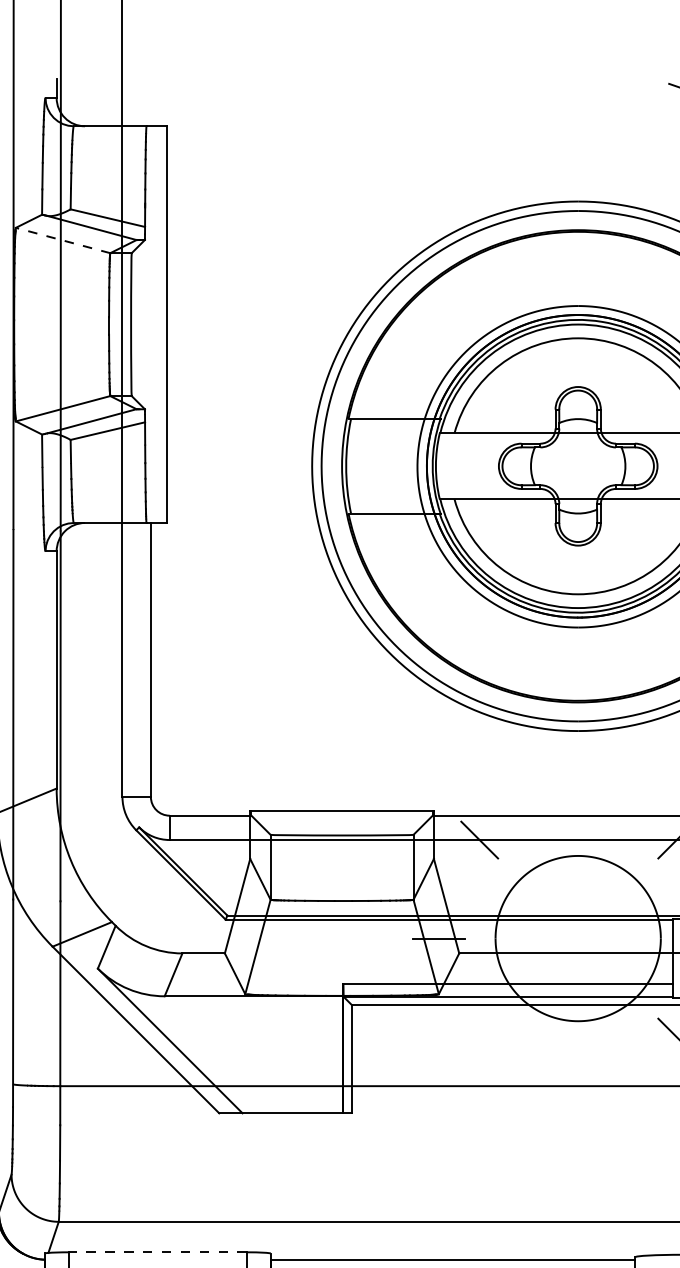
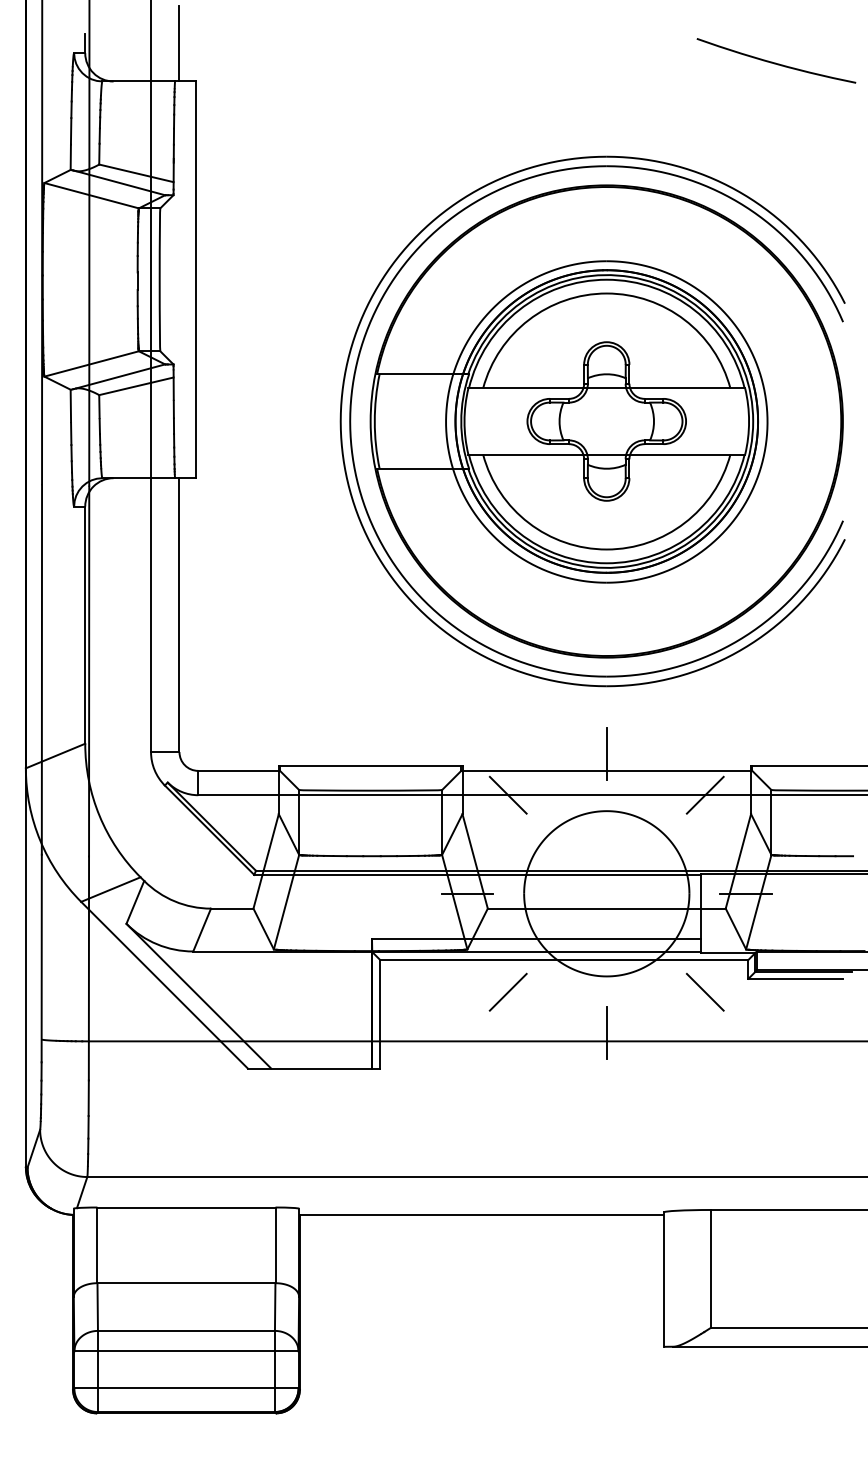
line: (150, 88) -> (179, 43), added
line: (62, 240) -> (91, 195), dashed -> solid
line: (577, 799) -> (606, 754), added
line: (478, 1036) -> (507, 991), added
line: (577, 1078) -> (606, 1033), added
line: (156, 1252) -> (185, 1207), dashed -> solid

